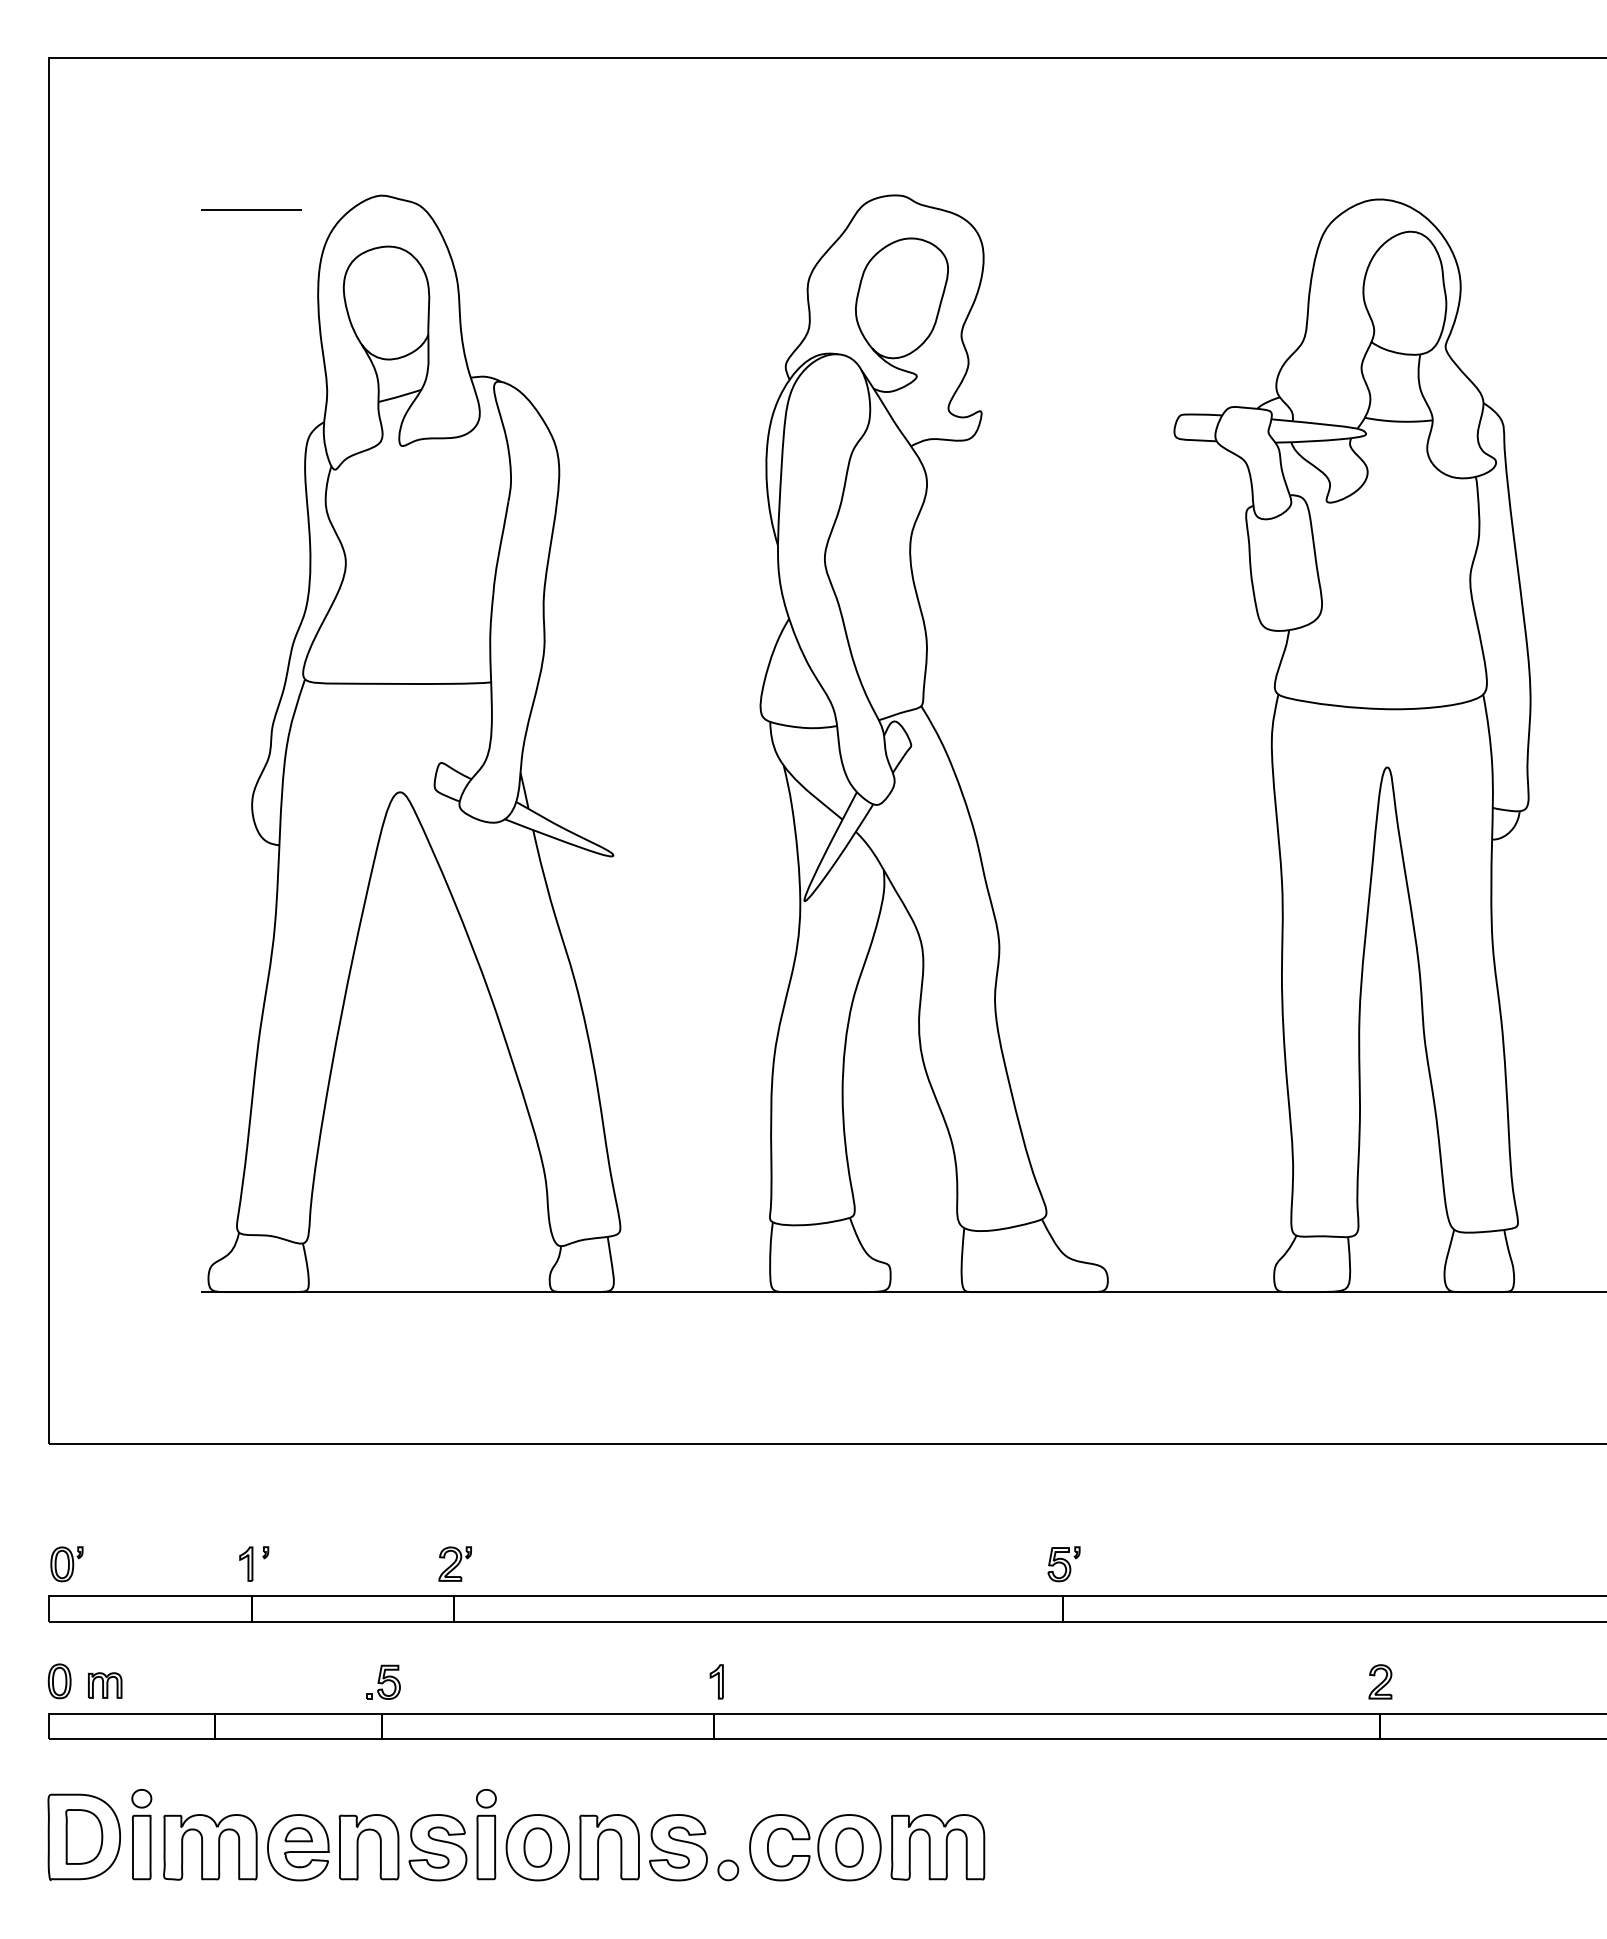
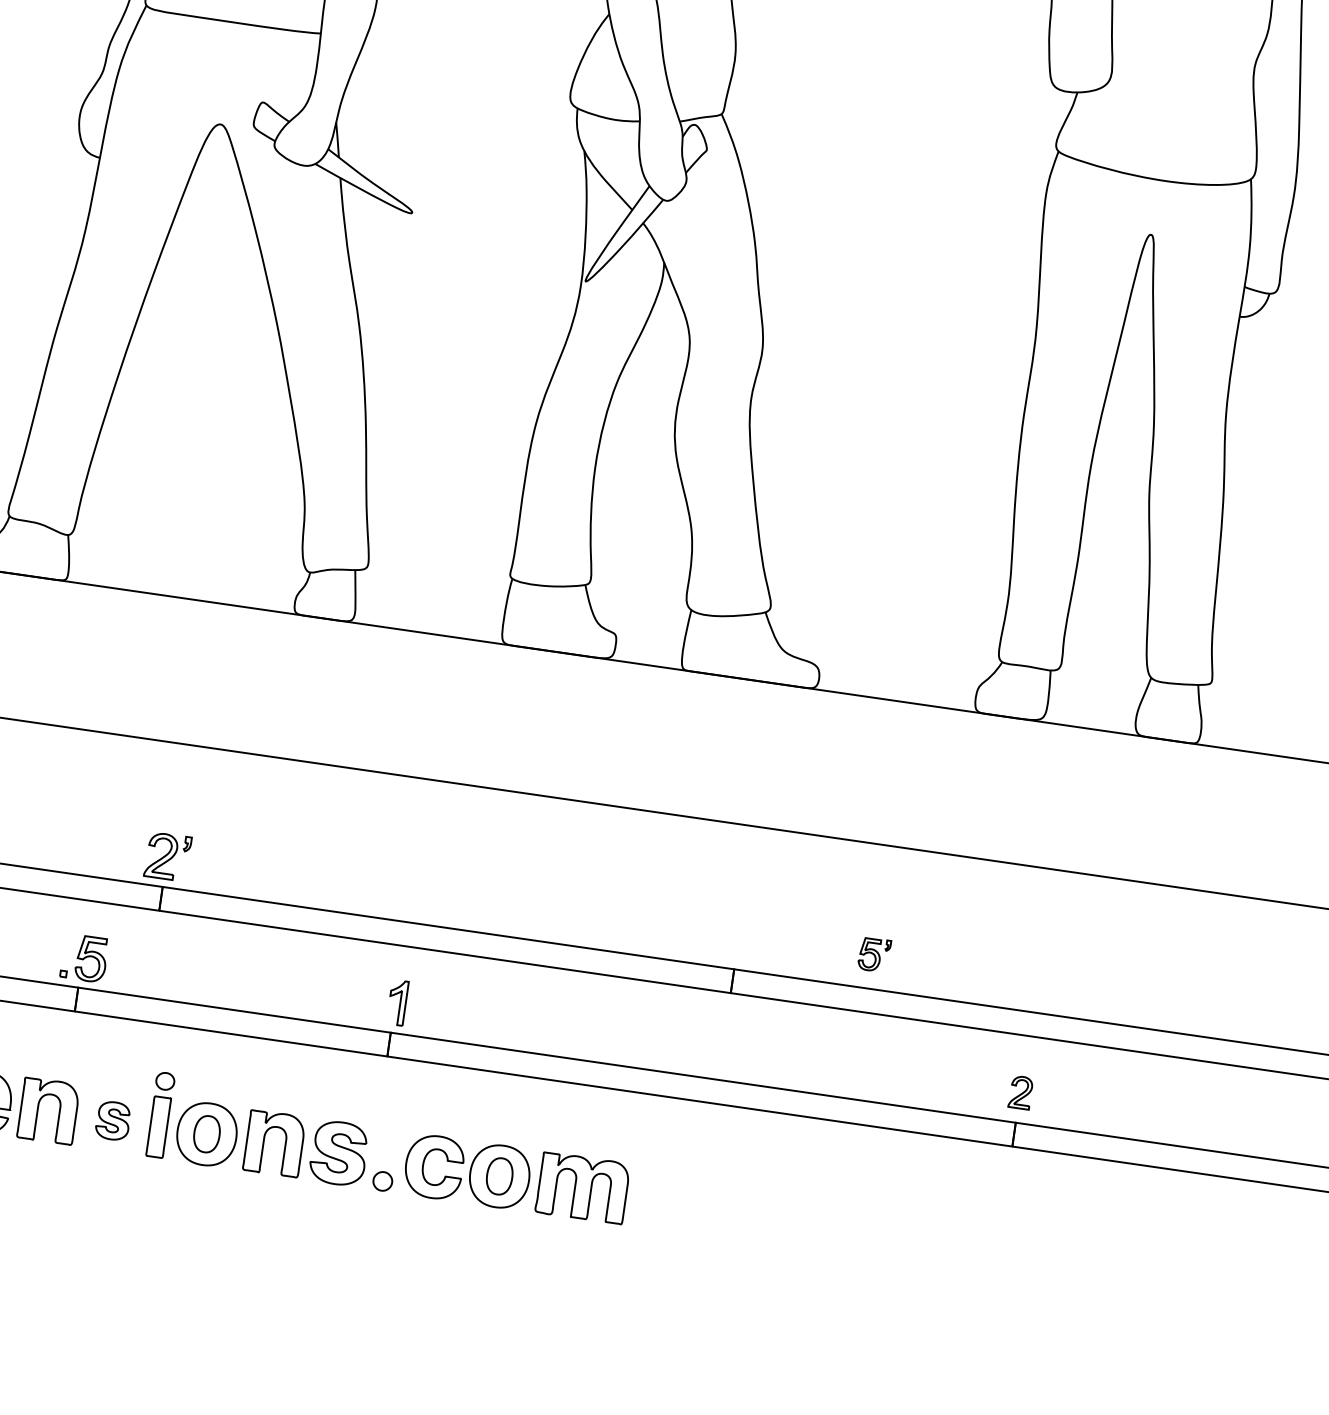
part: (454, 1563) -> (167, 856), size x1.4
part: (1063, 1564) -> (873, 955), moved
part: (383, 1681) -> (84, 957), size x1.4
part: (716, 1681) -> (397, 1002), size x1.4
part: (437, 1847) -> (112, 1120), size x0.6

